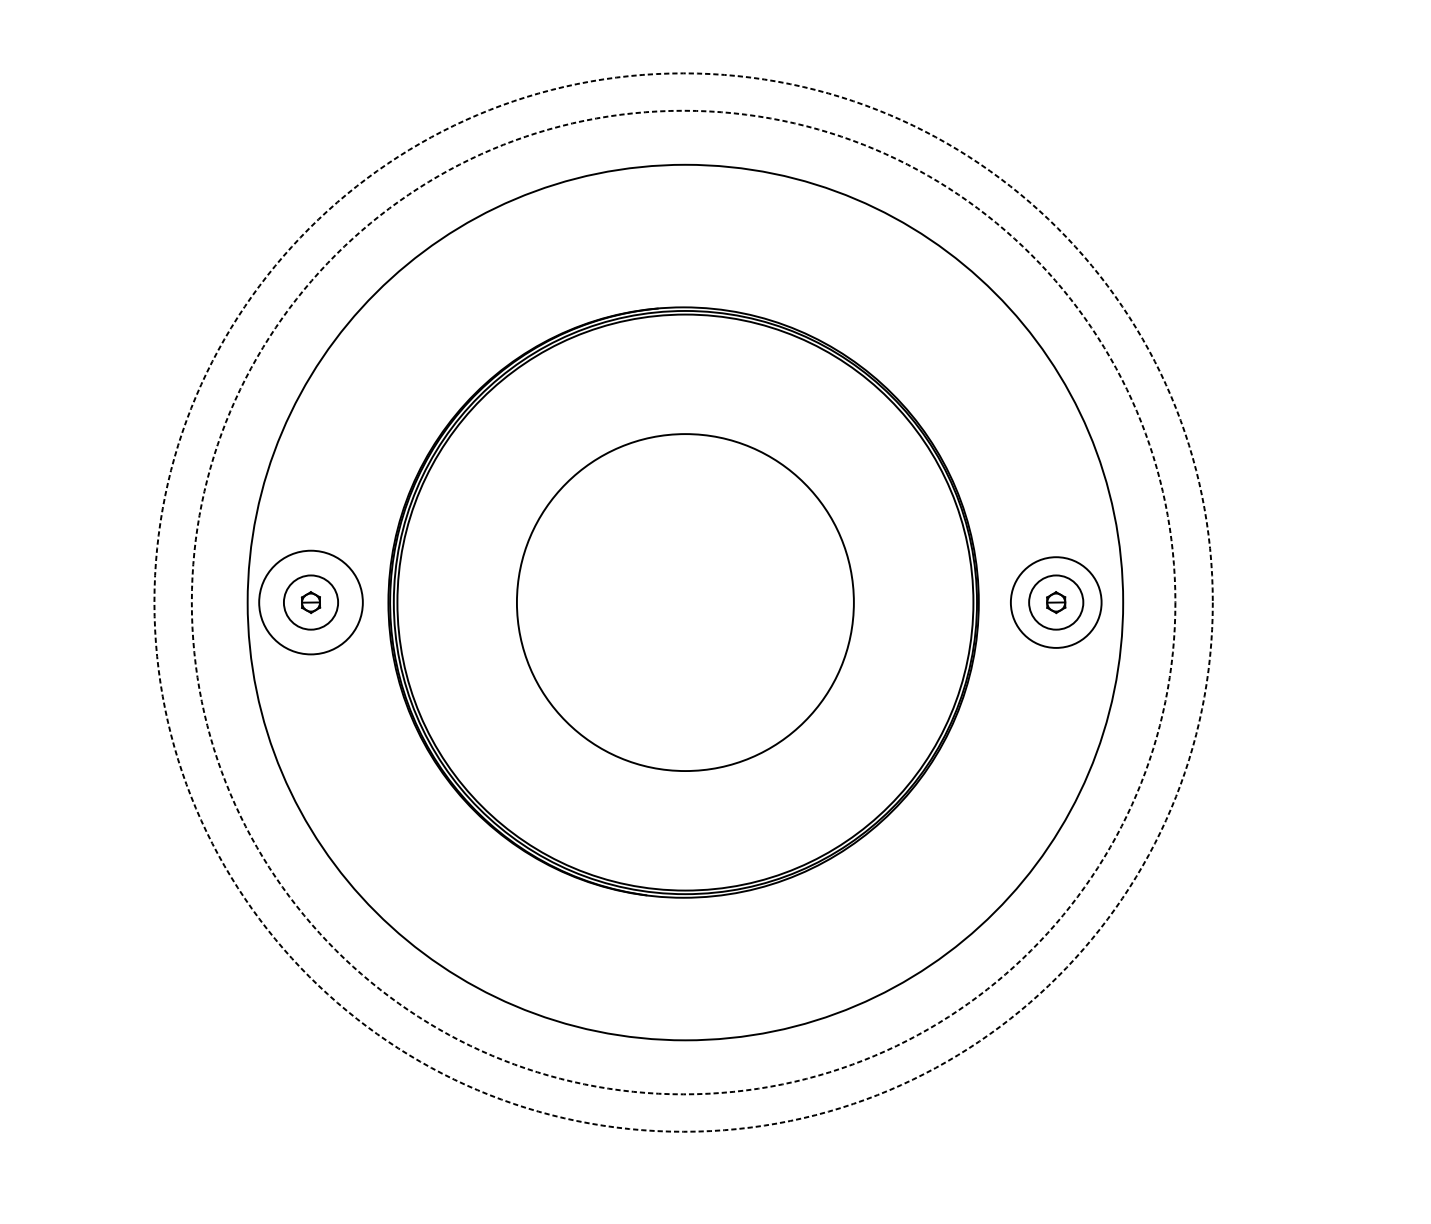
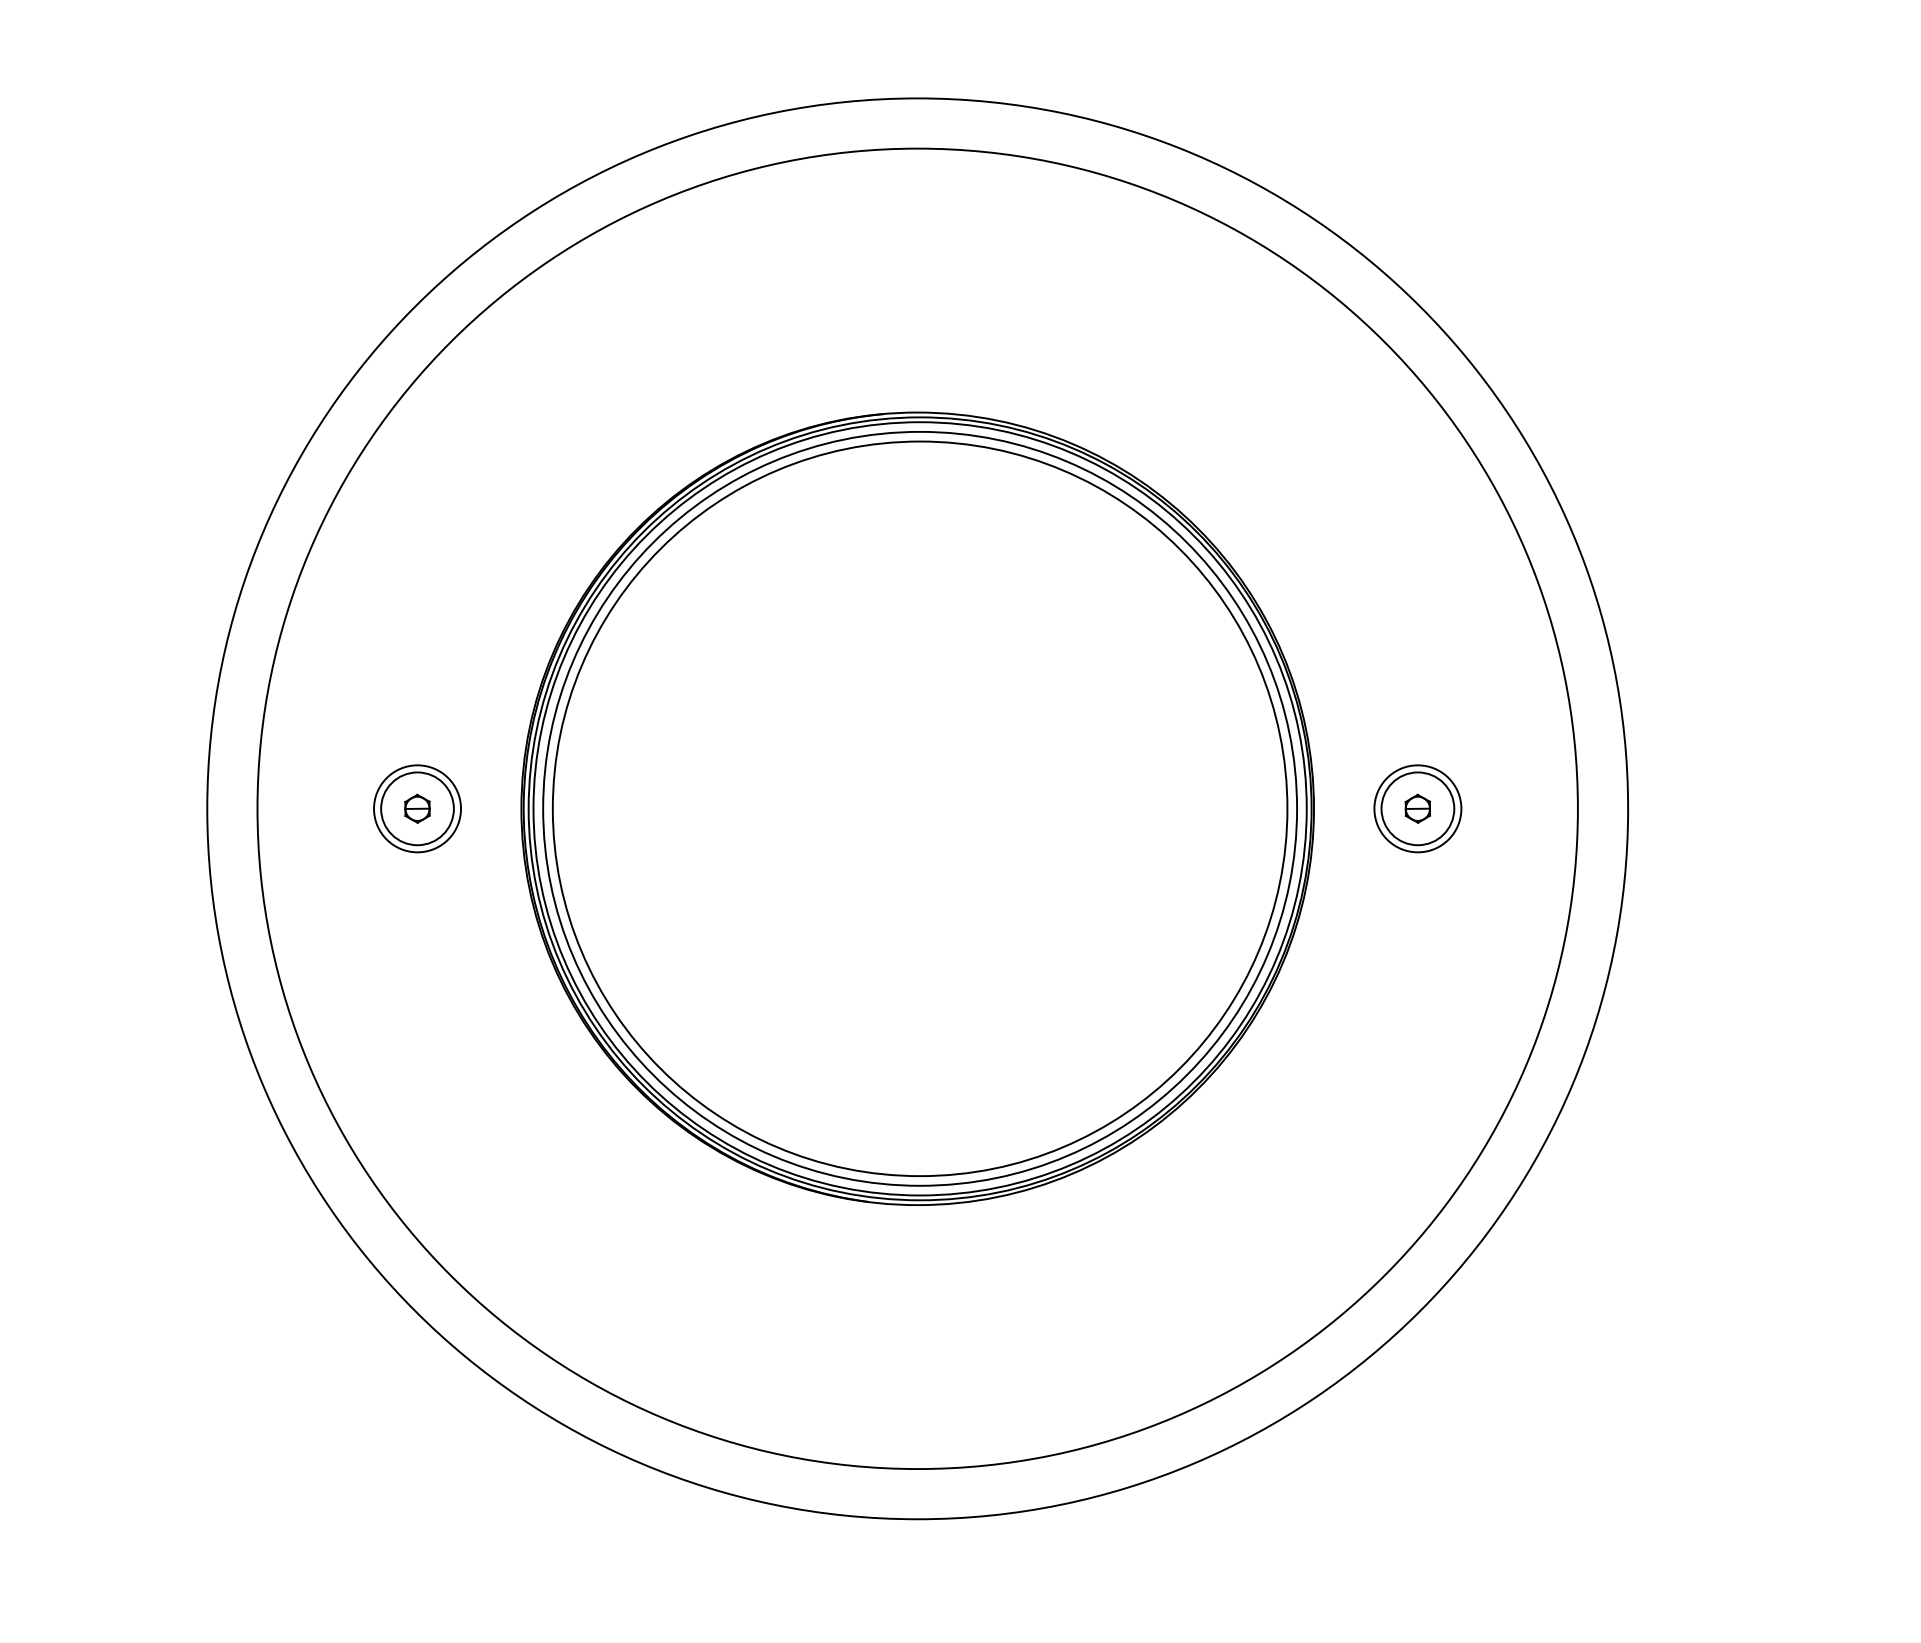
circle: (311, 602) -> (417, 808), size x0.62
circle: (683, 602) -> (917, 808), dashed -> solid
circle: (683, 602) -> (917, 808), dashed -> solid
circle: (684, 602) -> (919, 808), size x0.62
circle: (685, 602) -> (920, 808), size x1.67
circle: (1055, 602) -> (1417, 808), size x0.71

